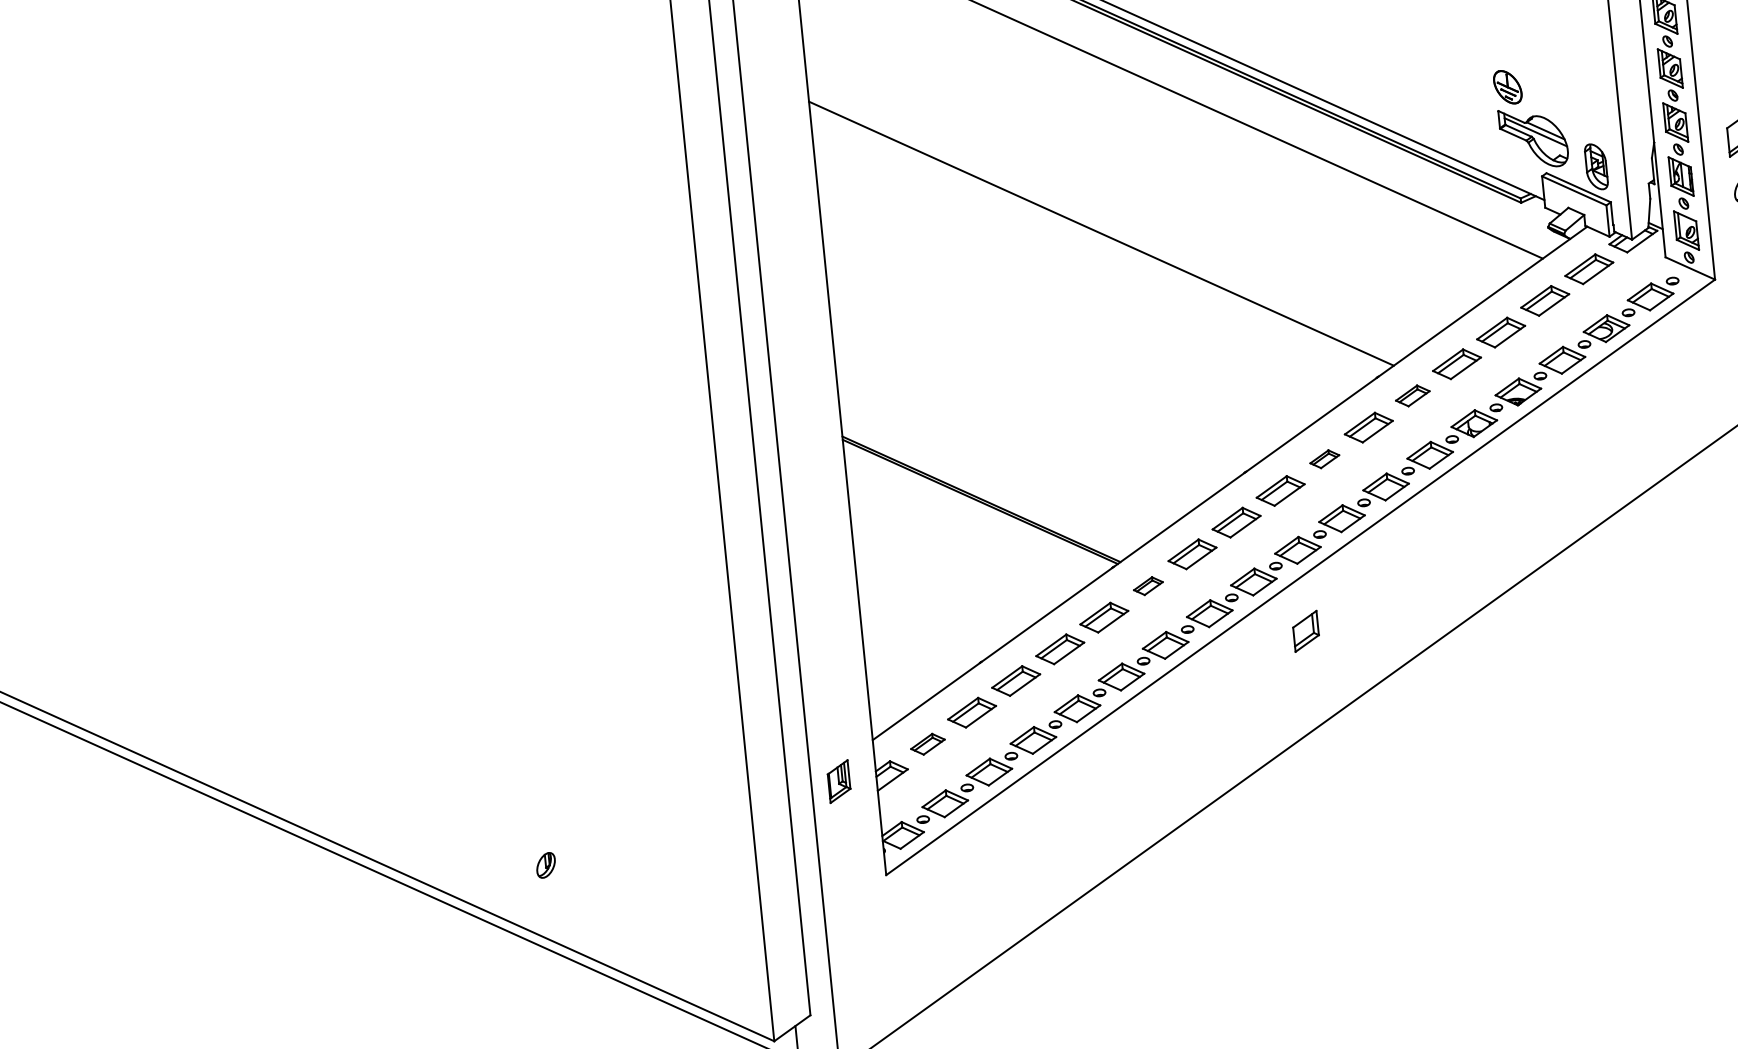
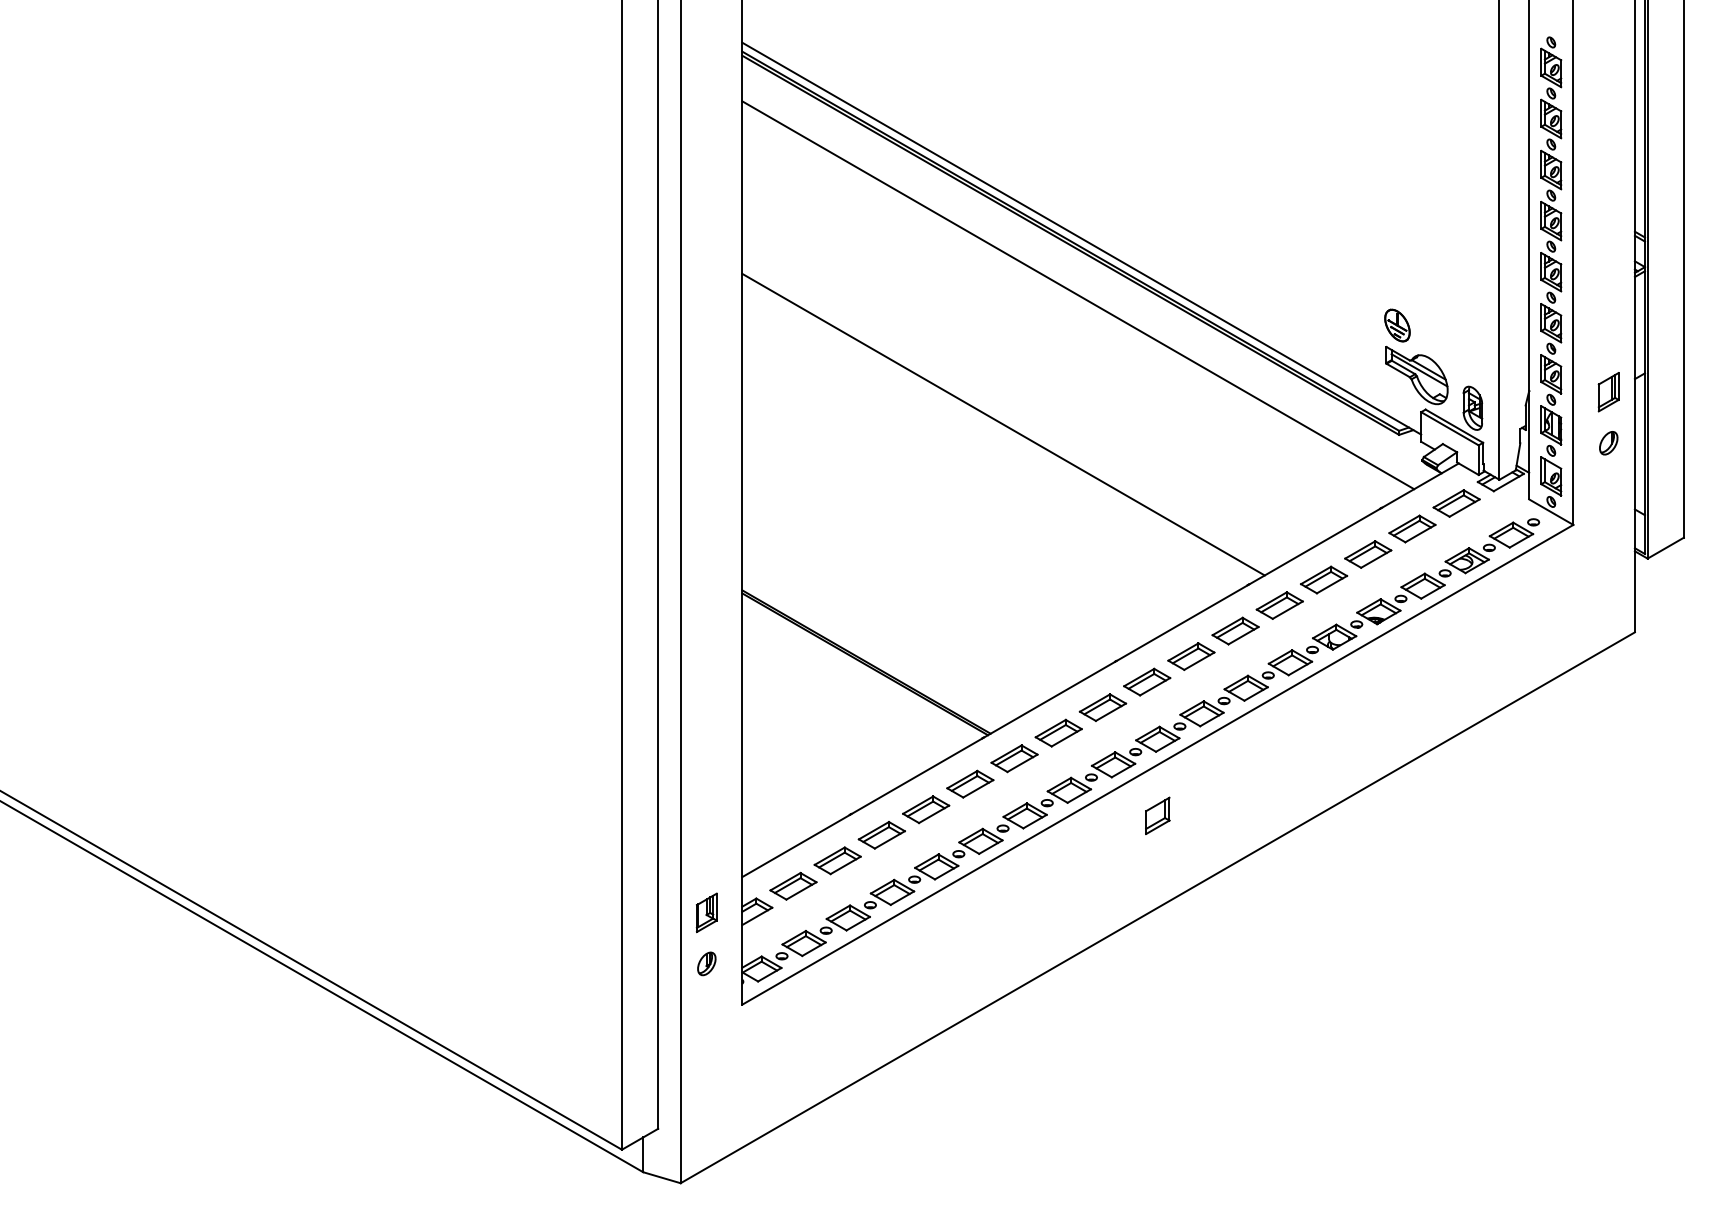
part: (1412, 395) -> (1279, 605), size x1.43
part: (1324, 459) -> (1191, 656), size x1.67
part: (1148, 585) -> (1014, 758), size x1.67
part: (927, 743) -> (793, 885), size x1.43
part: (545, 865) -> (706, 963), moved

